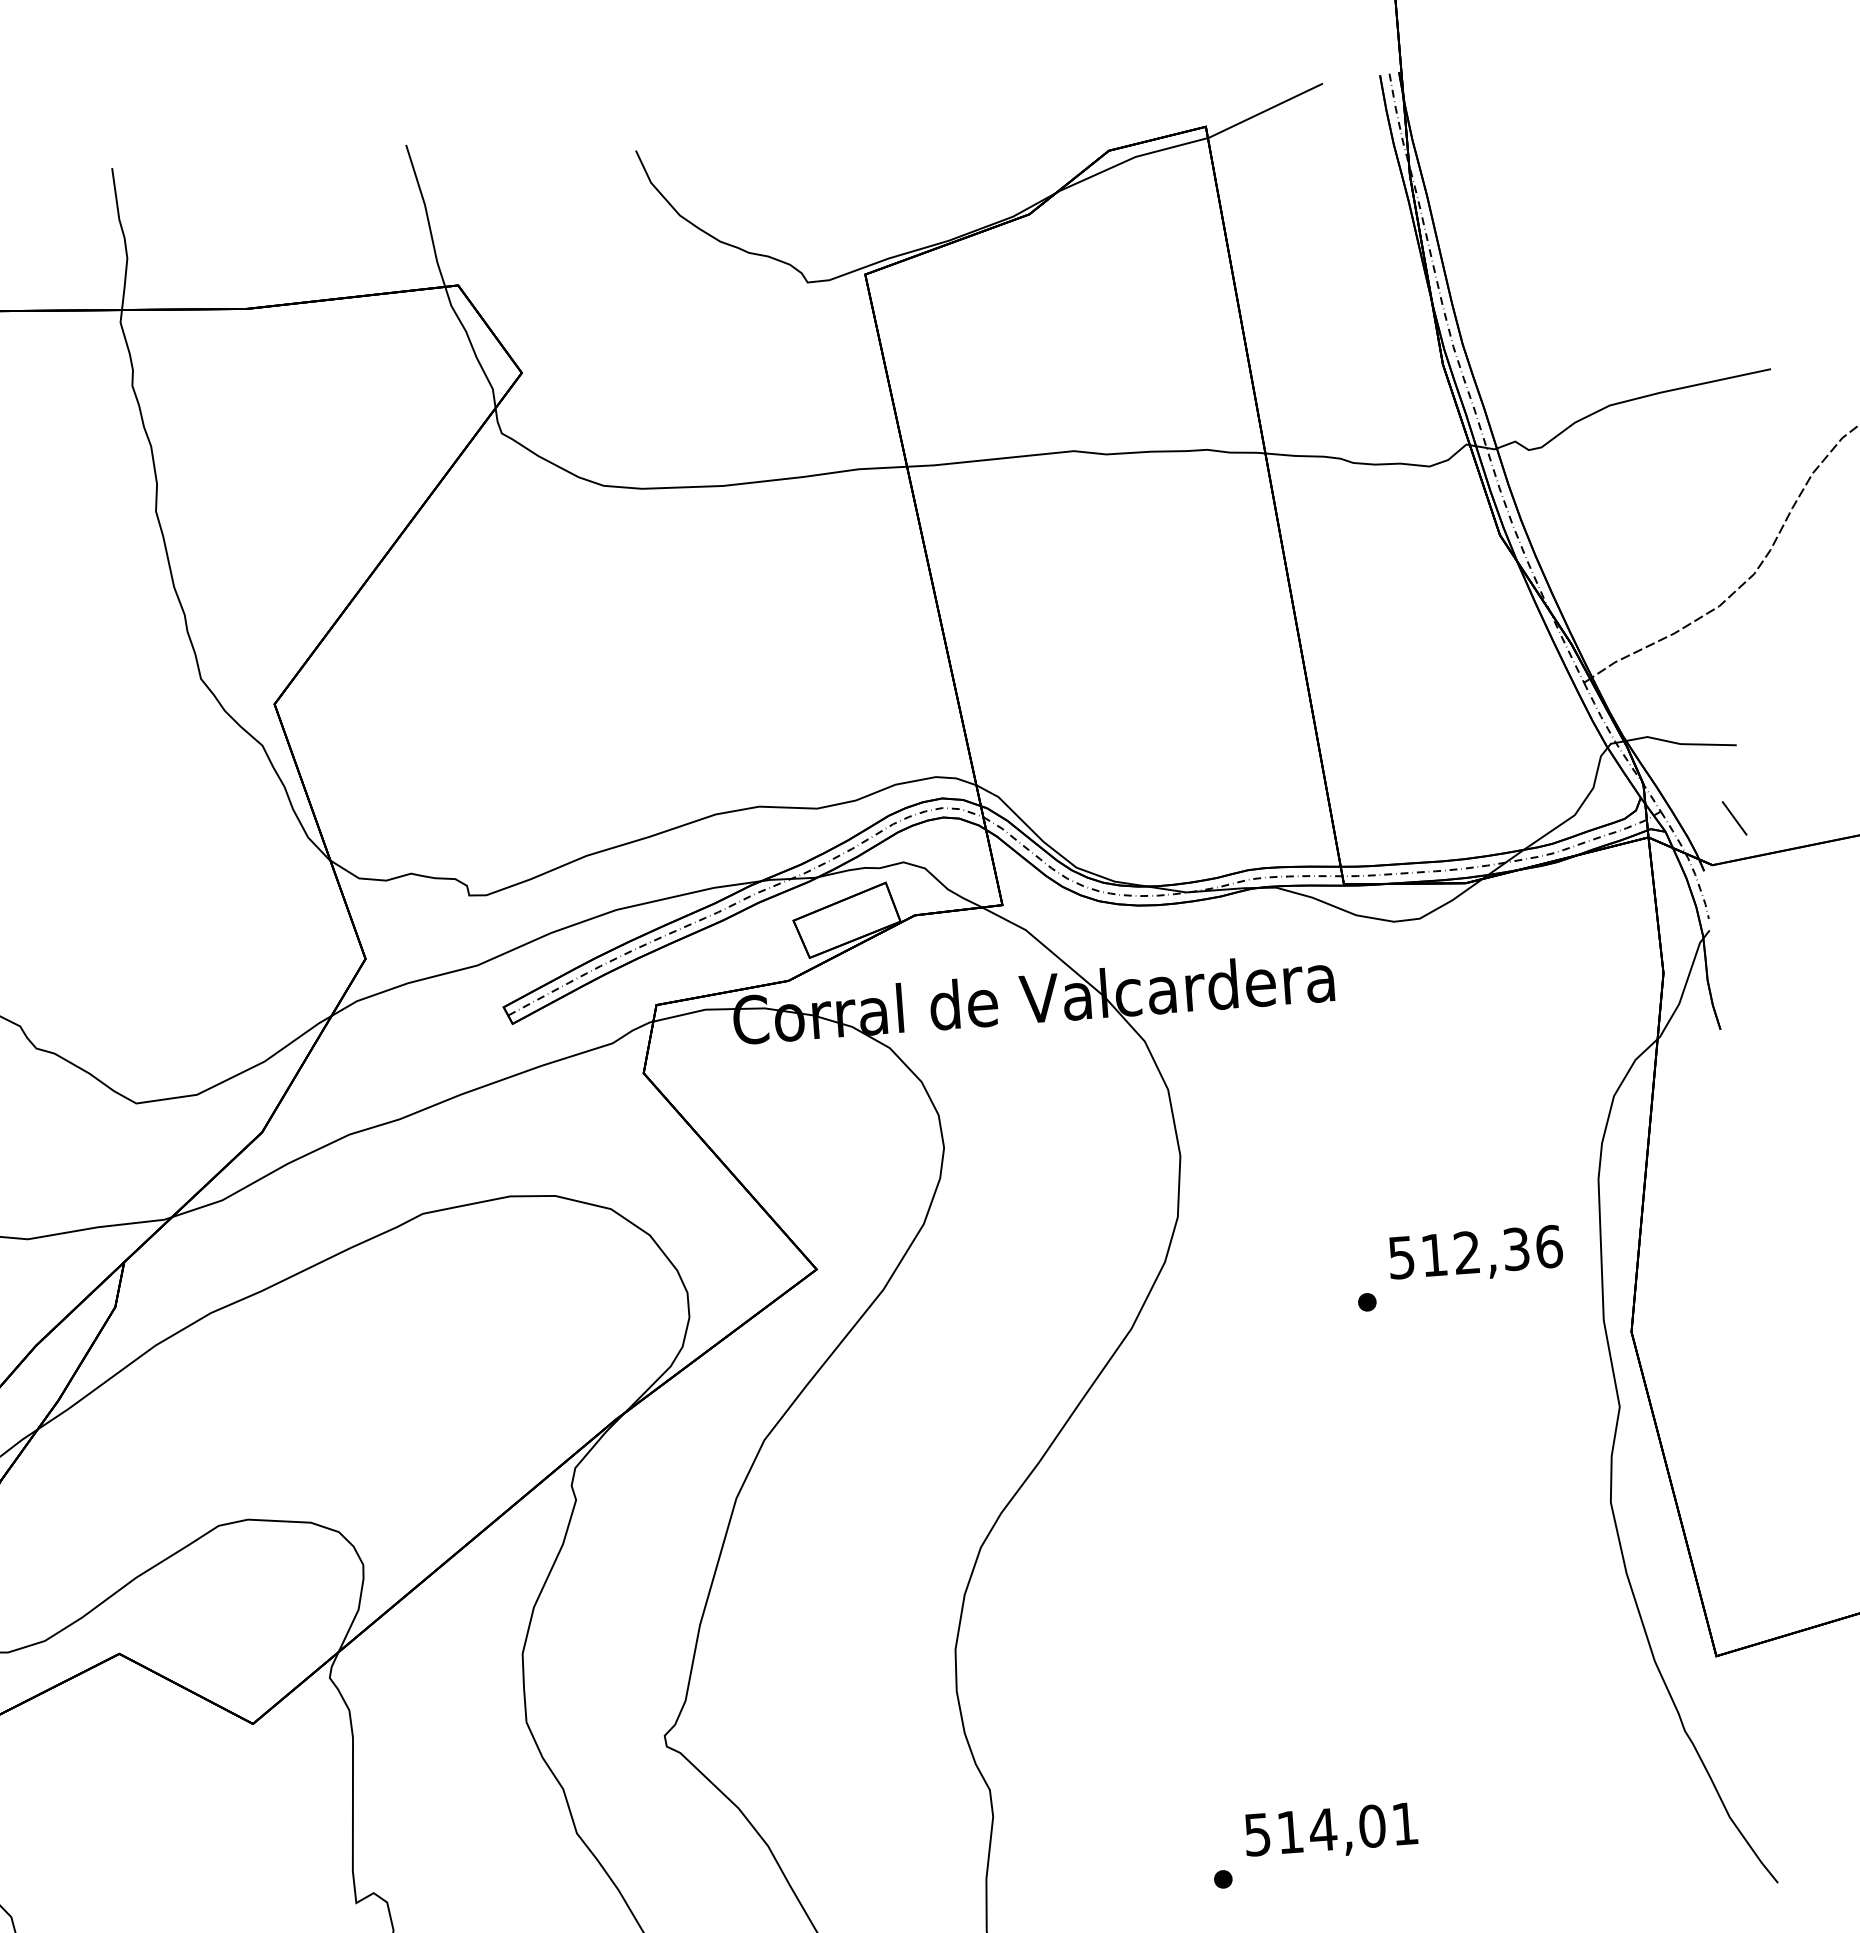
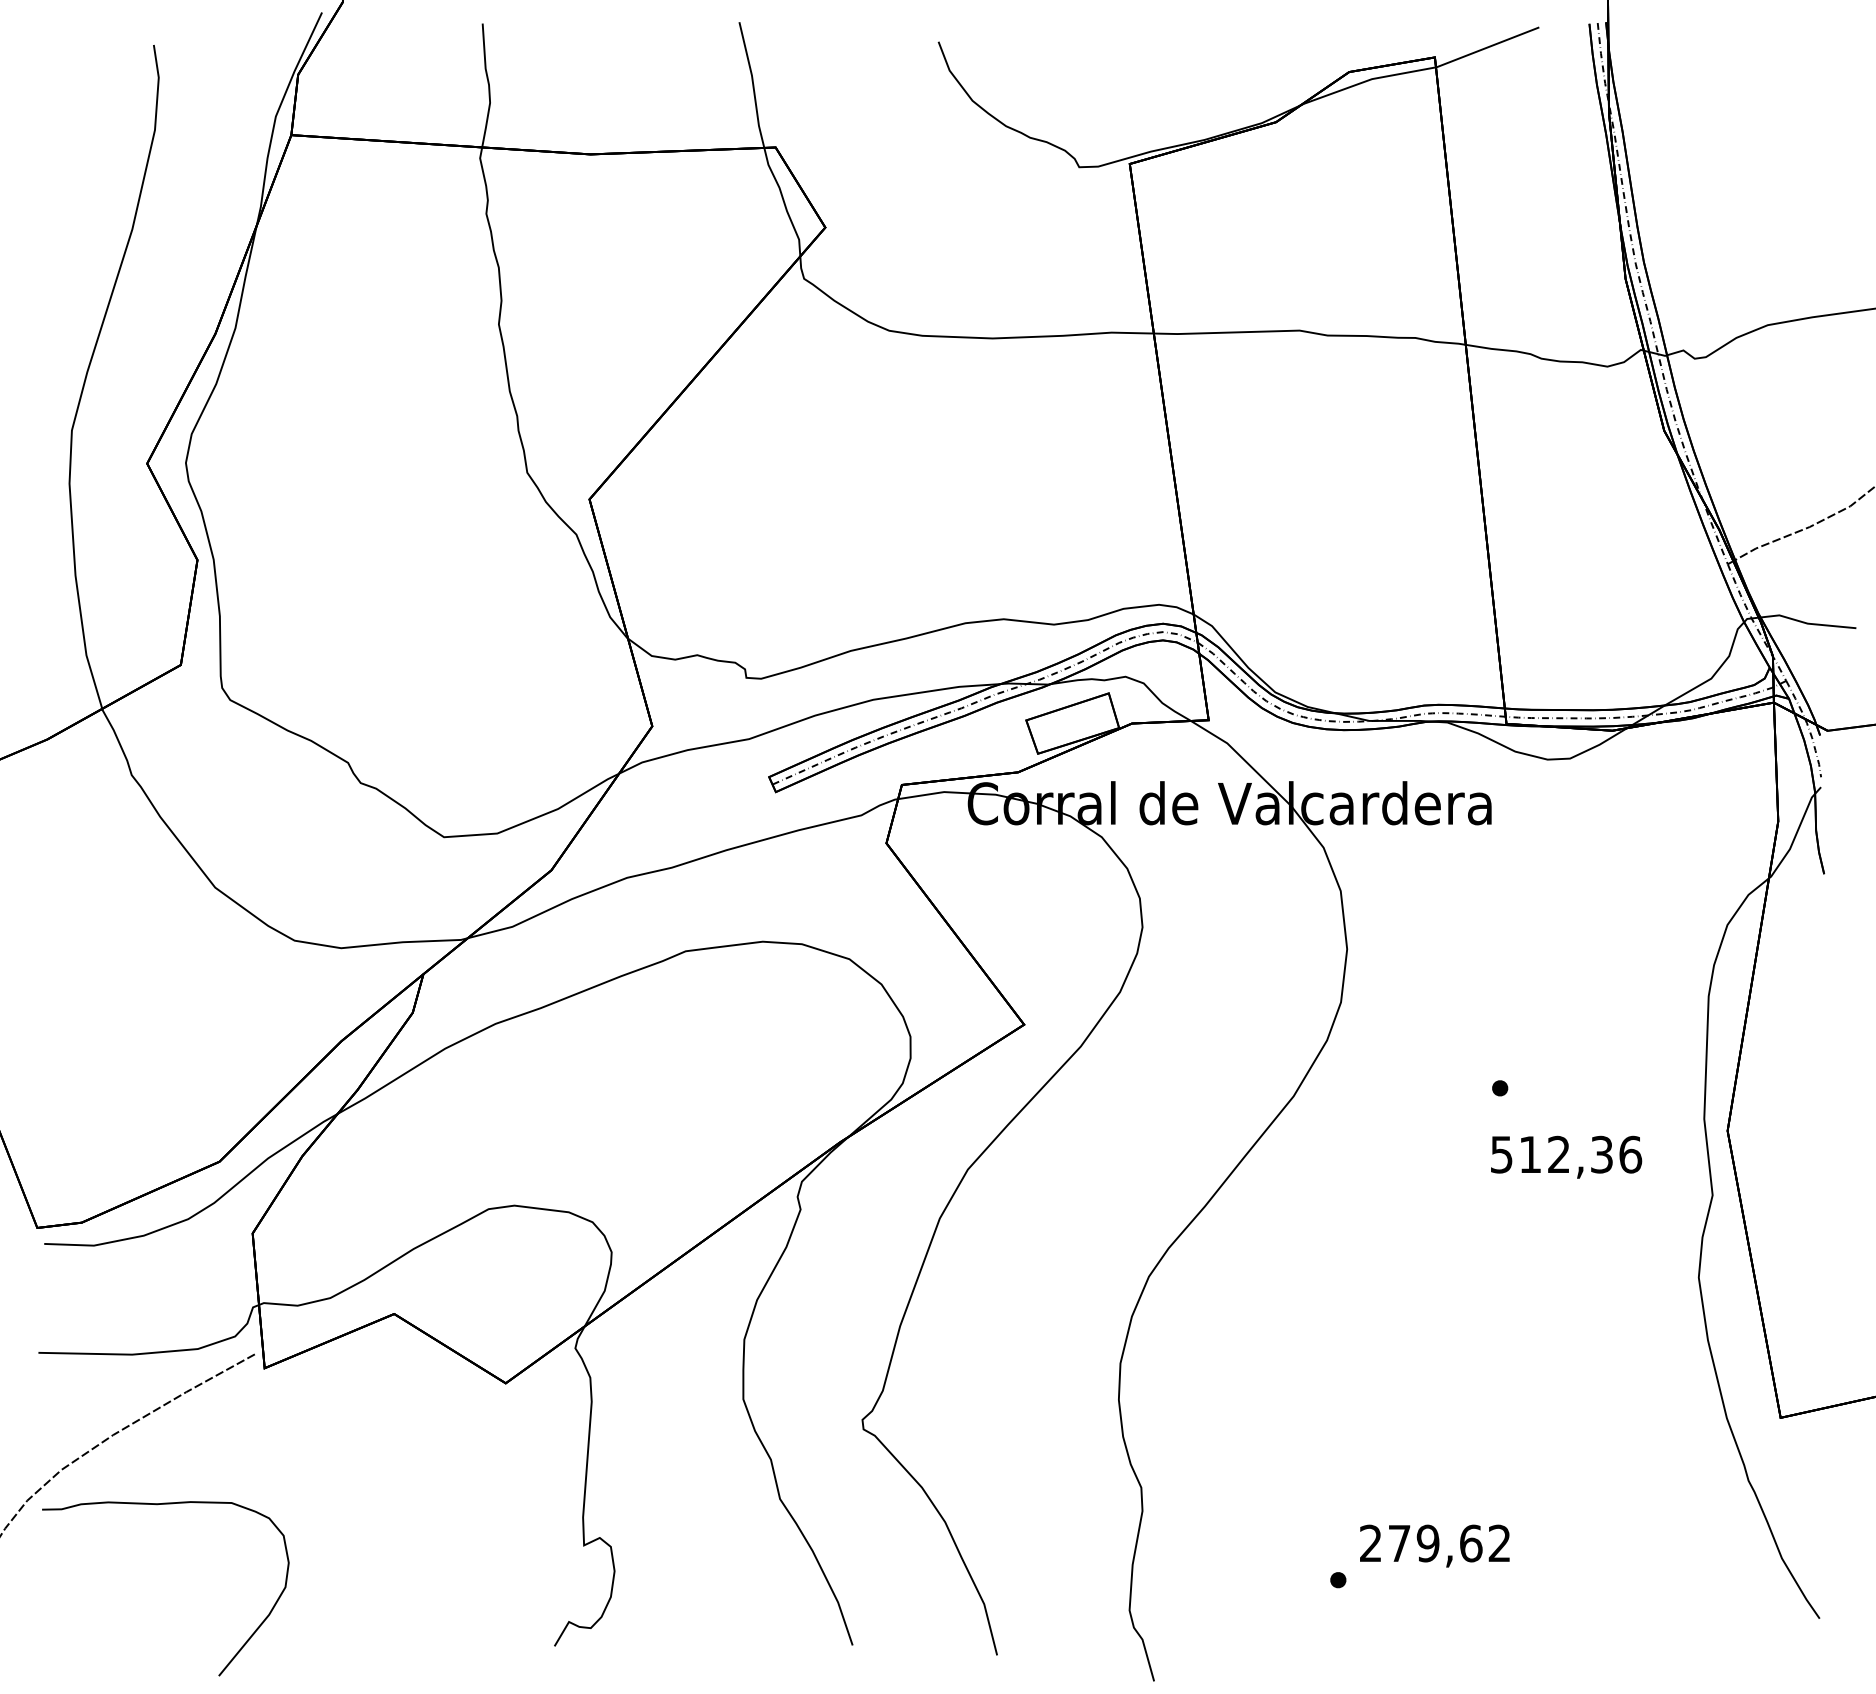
line: (1734, 818) -> (1849, 691), removed
text: (1475, 1254) -> (1566, 1156), moved
text: (1330, 1829) -> (1434, 1543), 514,01 -> 279,62

